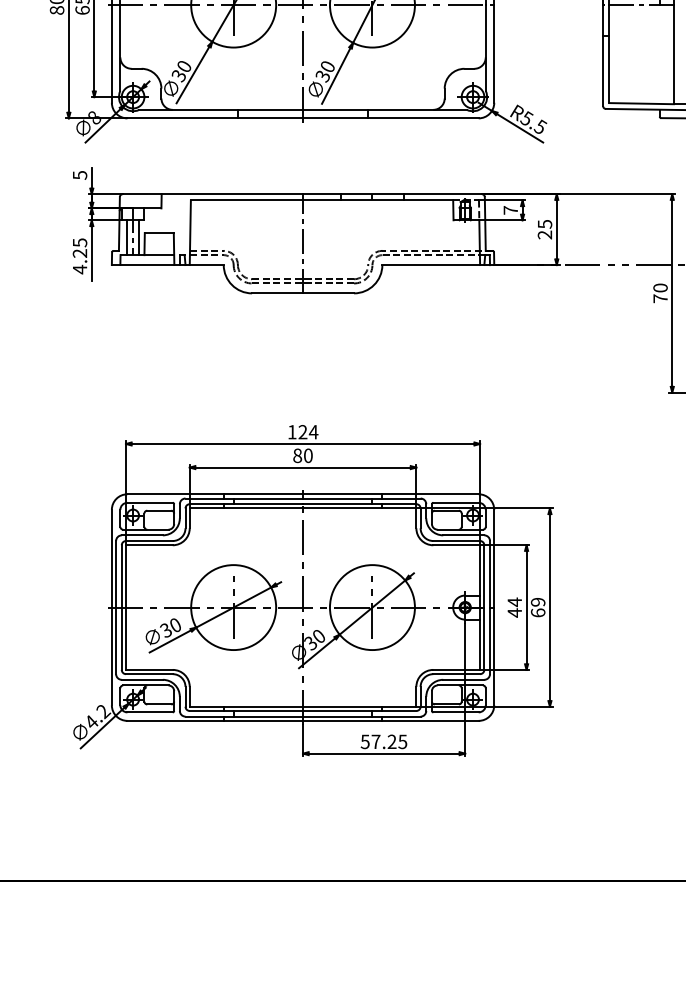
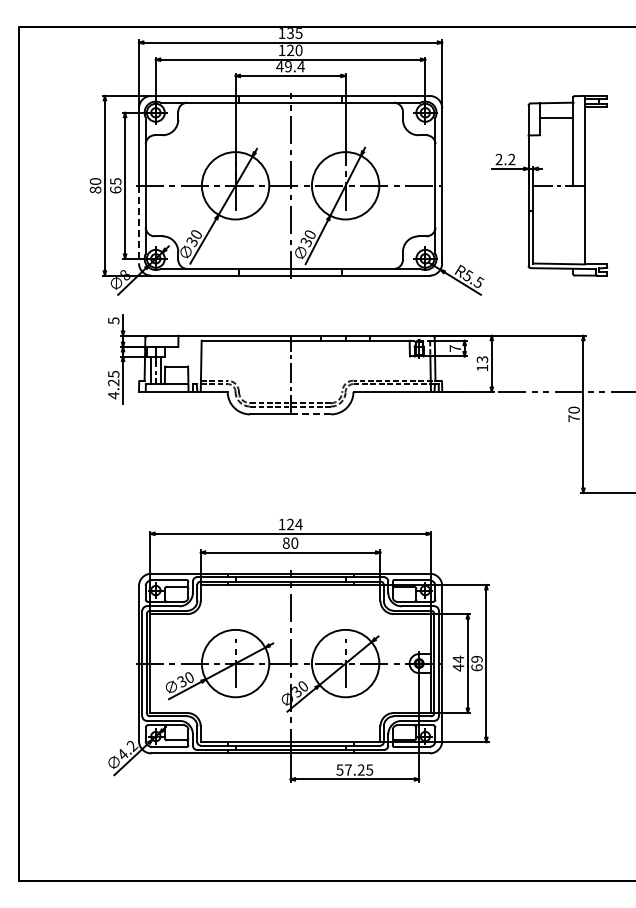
line: (112, 53) -> (139, 224), solid -> dashed
text: (543, 229) -> (481, 363), 25 -> 13
line: (328, 293) -> (310, 414), solid -> dashed

